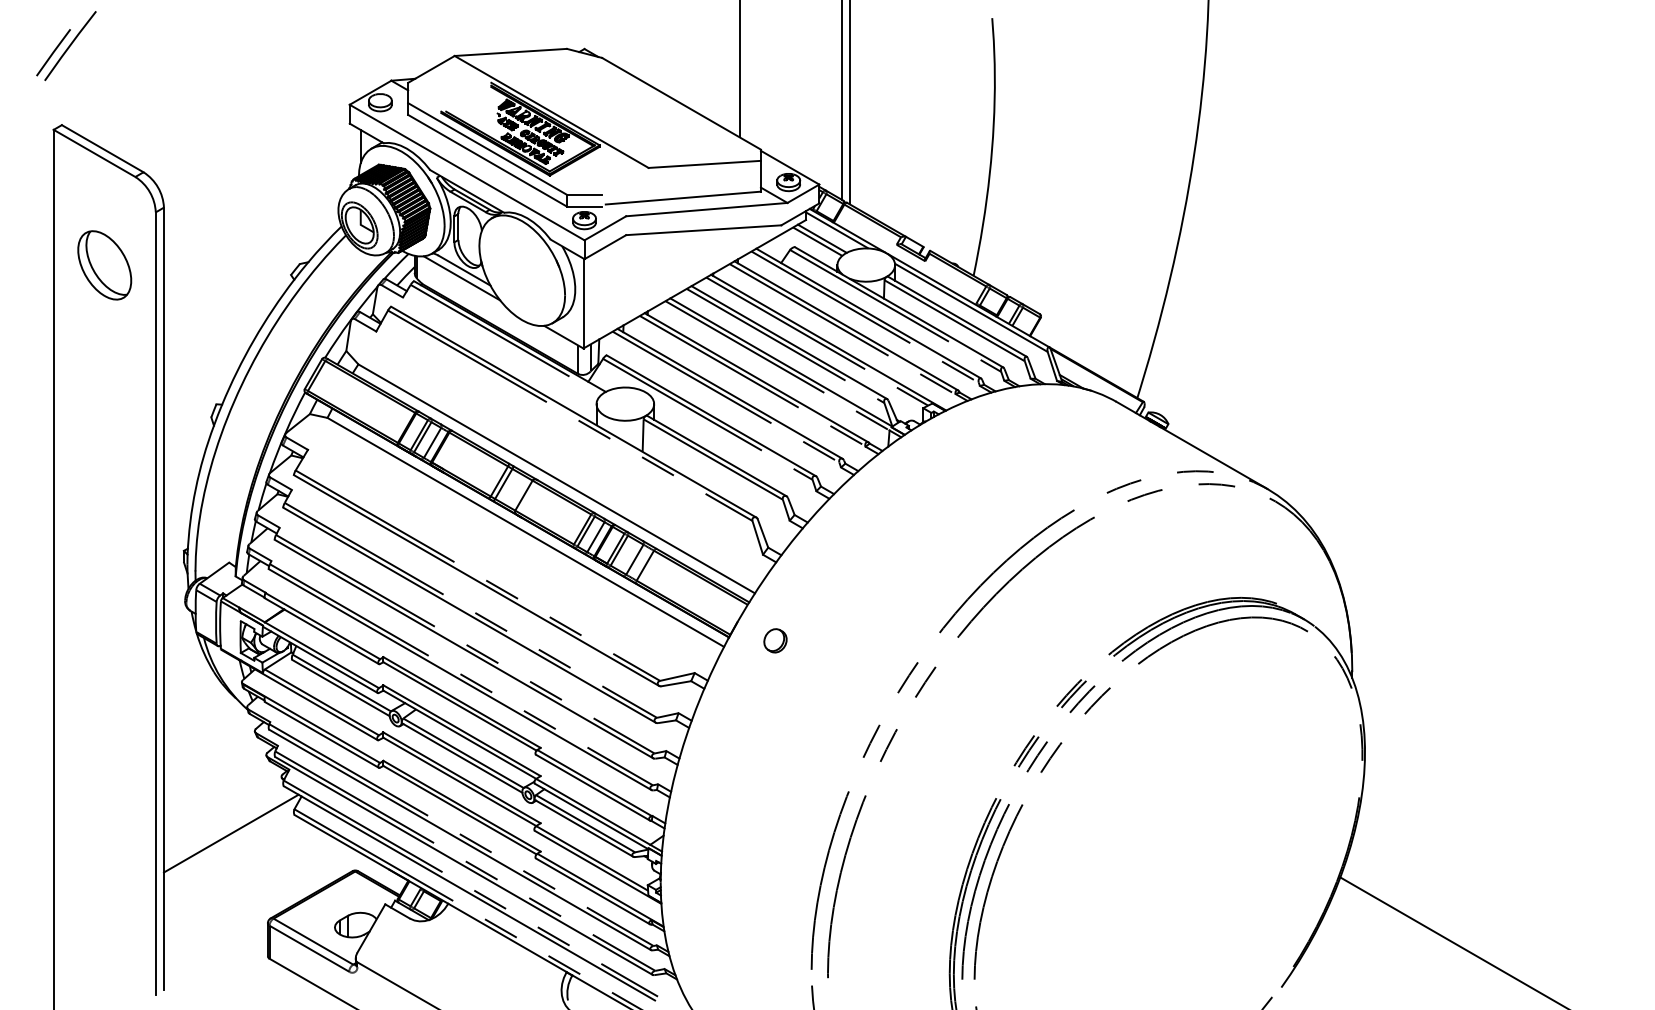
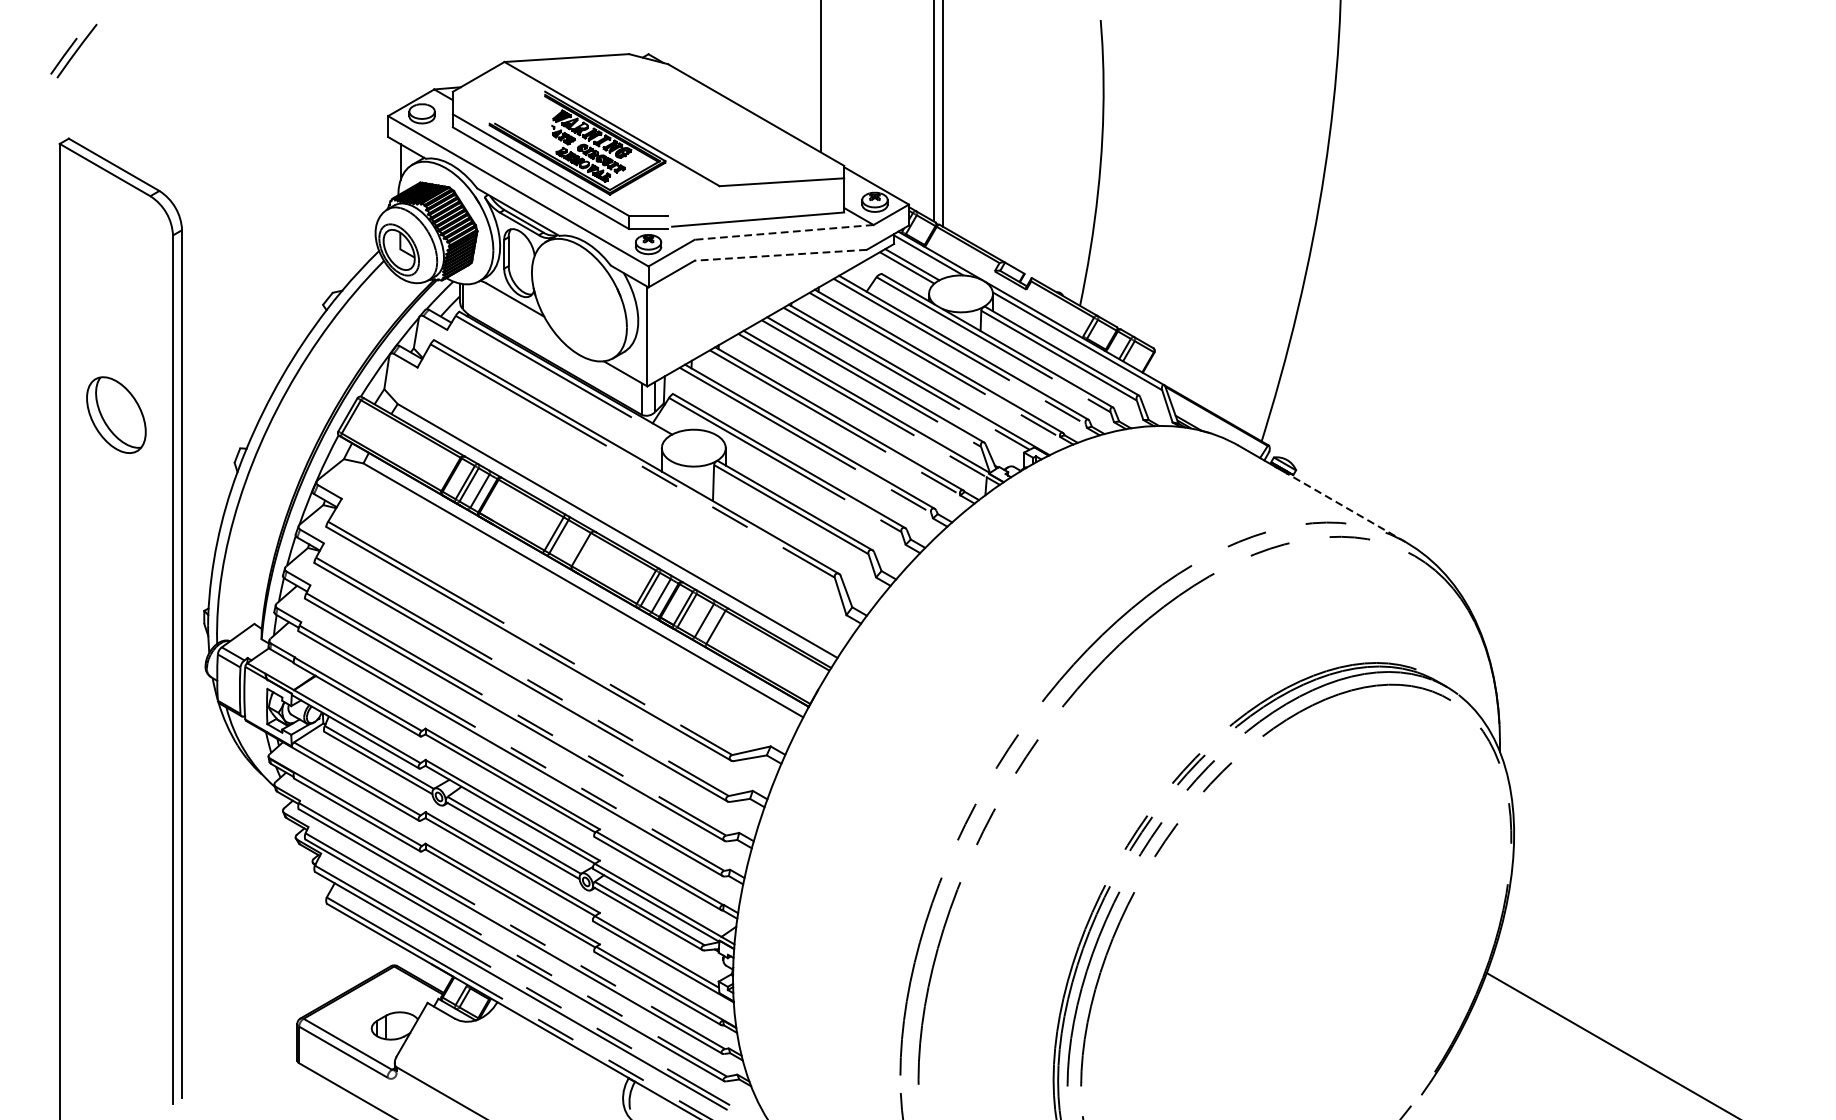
part: (66, 46) -> (73, 51), size x0.7
line: (706, 209) -> (783, 232), solid -> dashed
line: (703, 230) -> (780, 255), solid -> dashed
part: (104, 265) -> (116, 415), moved
line: (461, 278) -> (512, 308), removed
line: (1212, 457) -> (1345, 507), solid -> dashed
part: (775, 640) -> (860, 710), removed
line: (230, 833) -> (255, 924), removed

